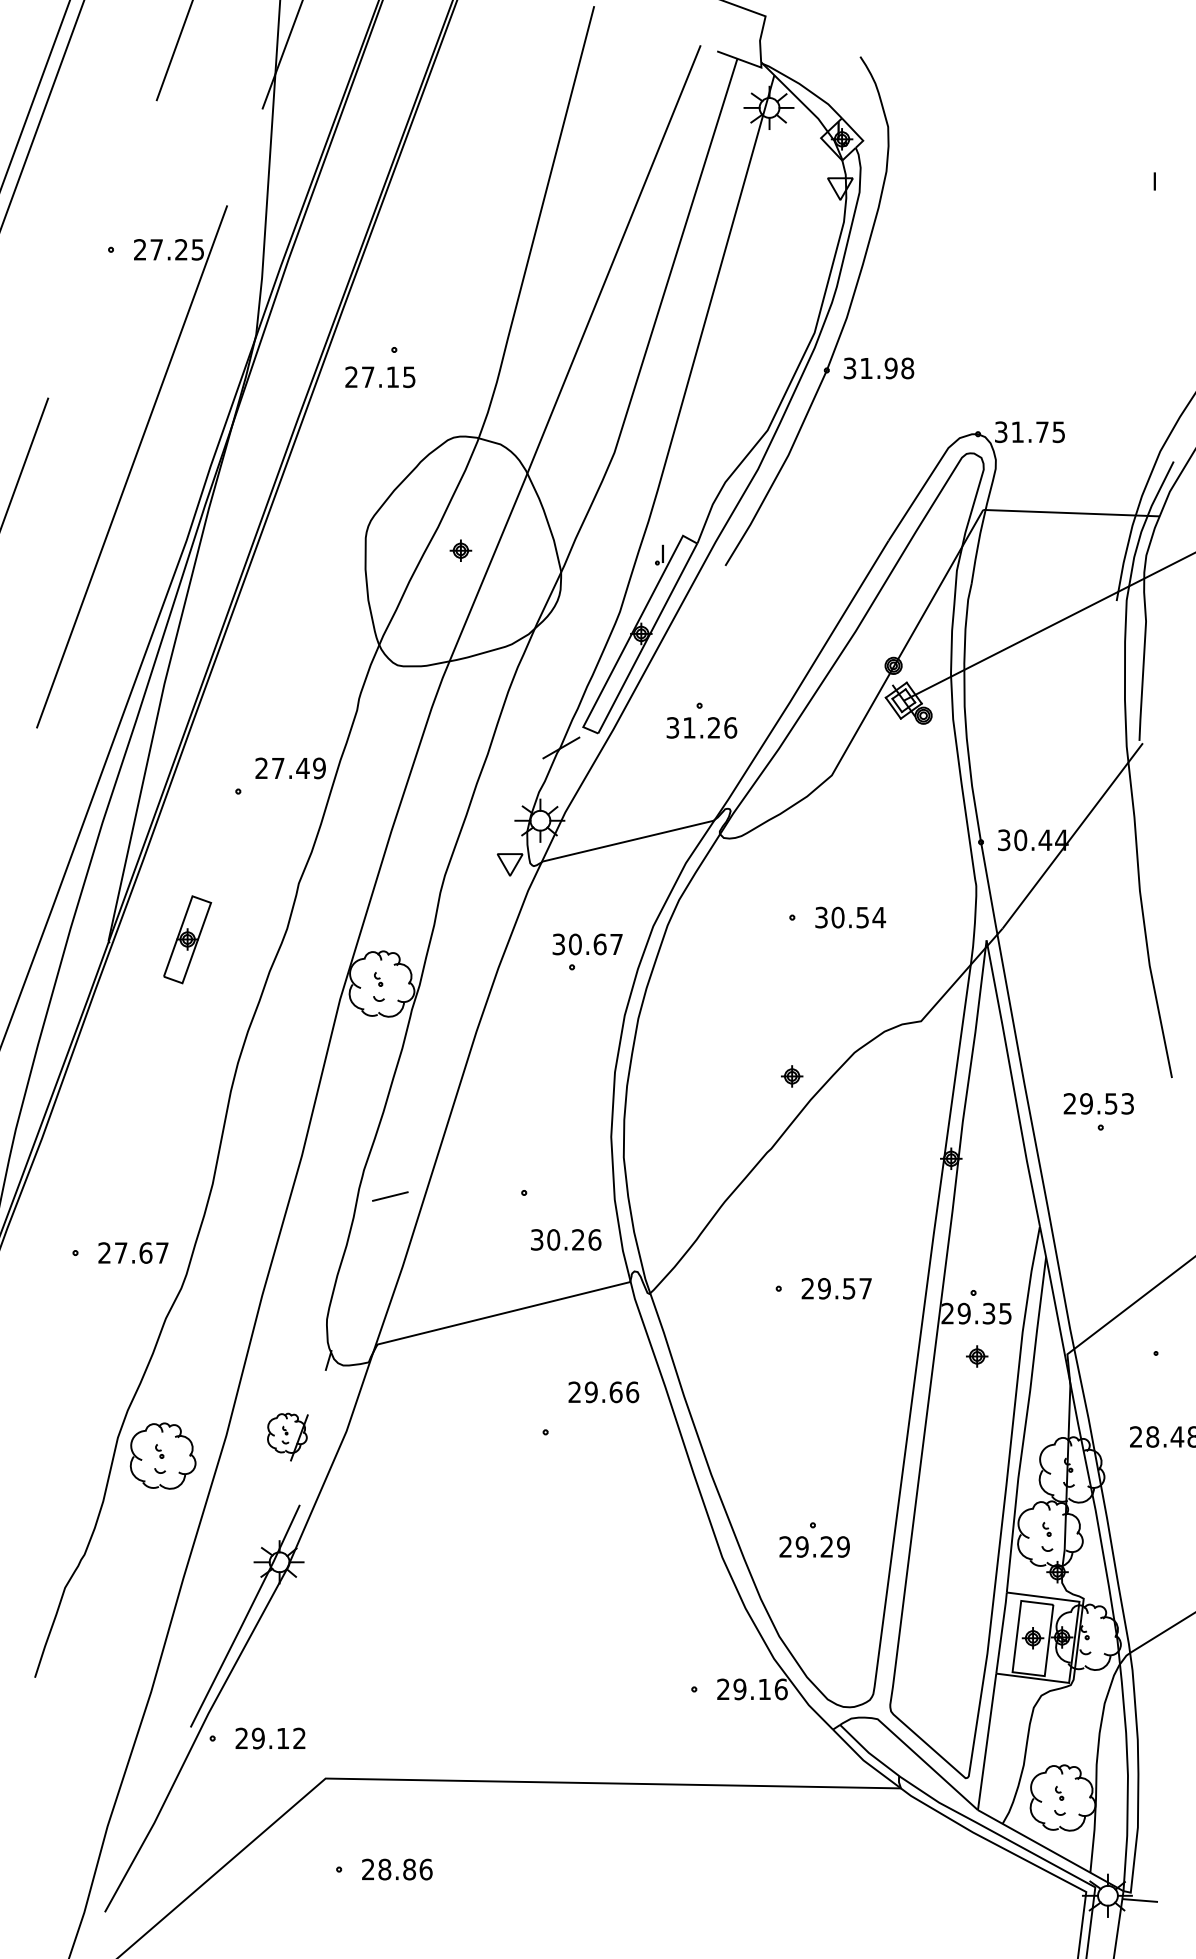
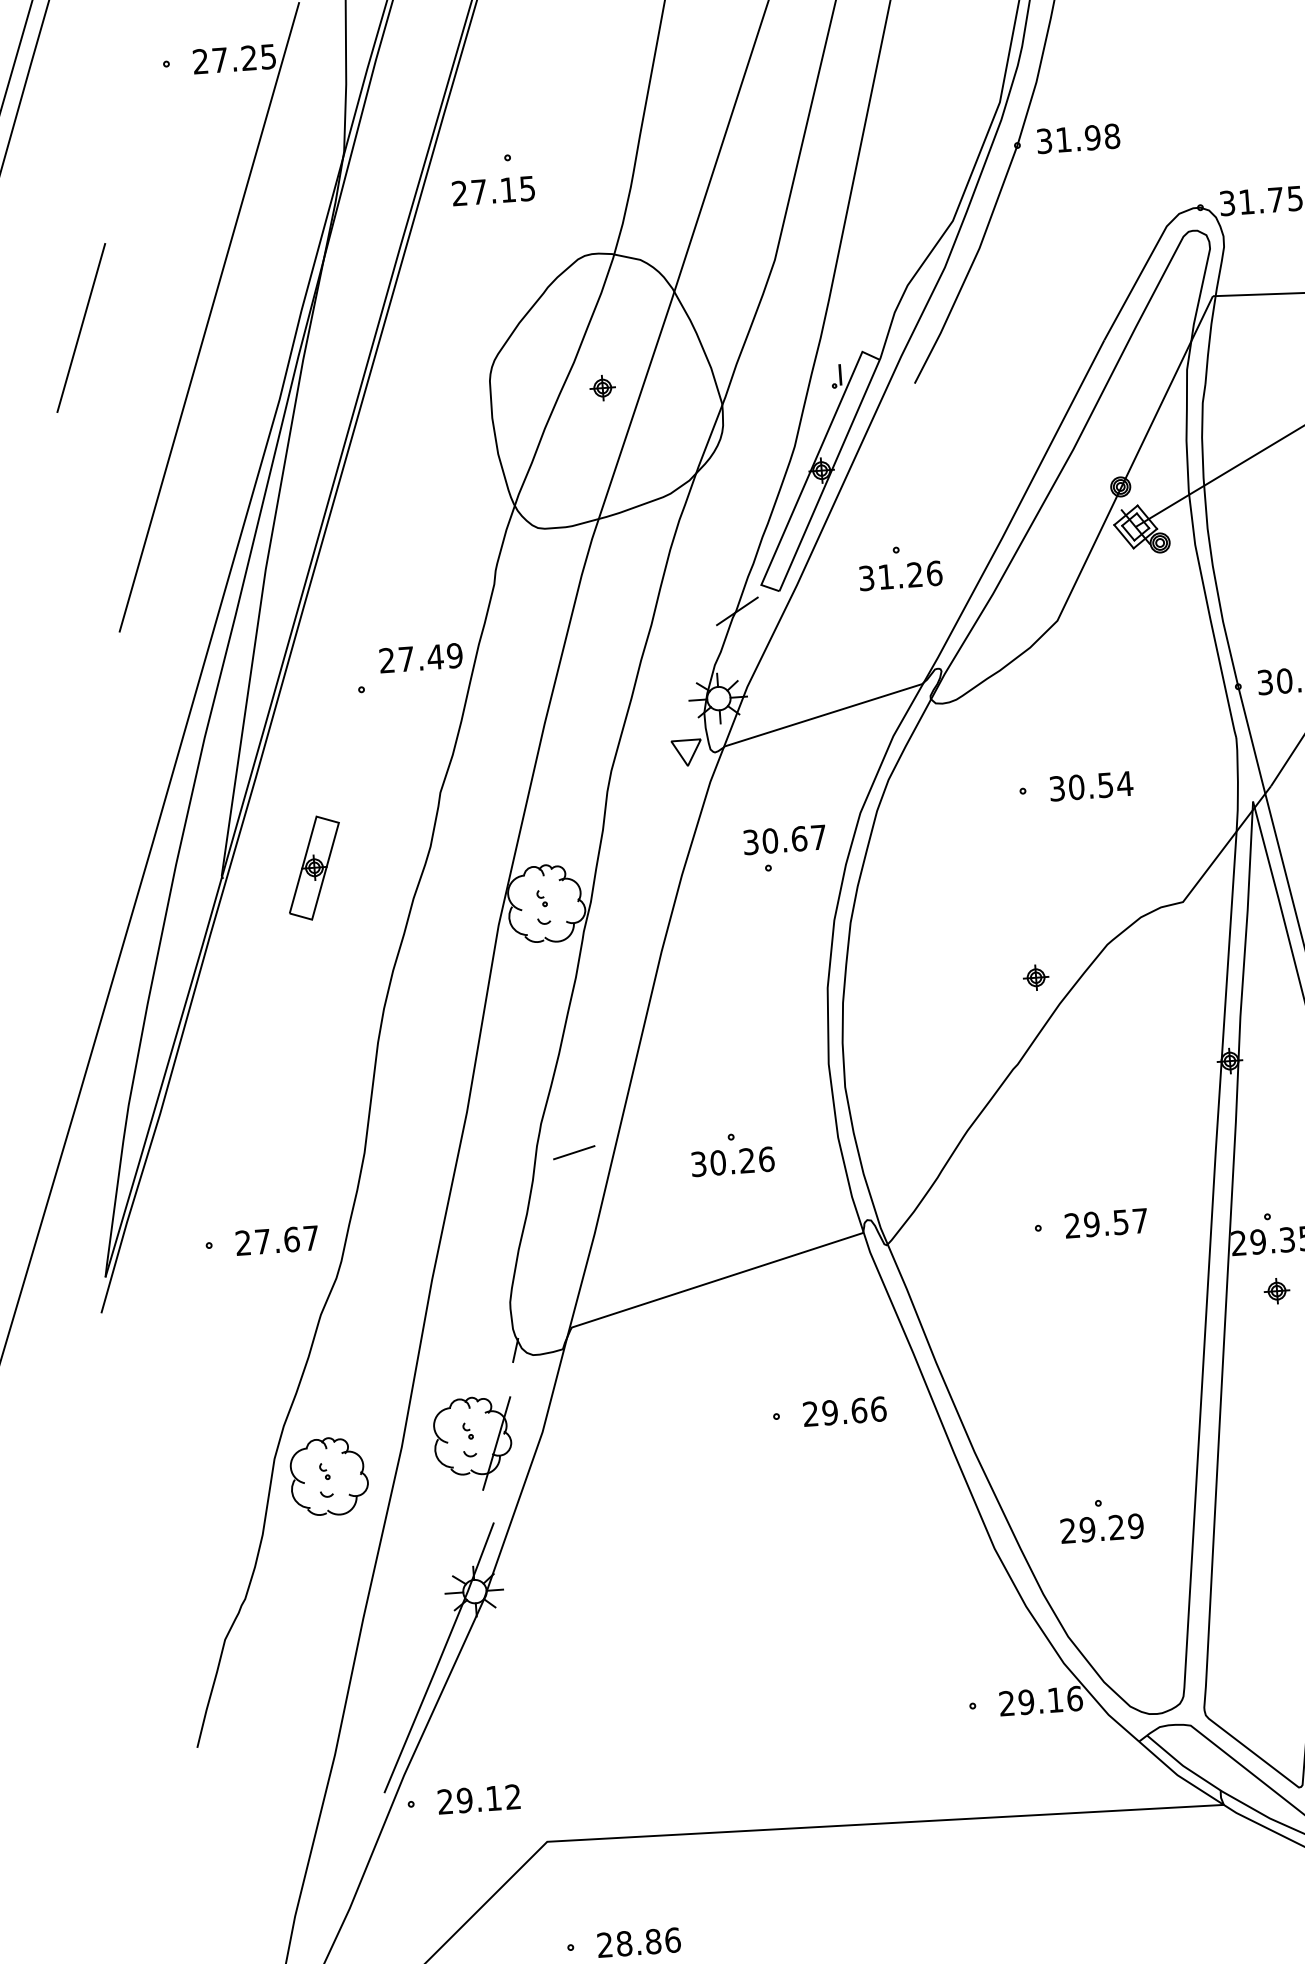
text: (566, 1239) -> (733, 1161), moved
text: (603, 1392) -> (844, 1411), moved
part: (287, 1437) -> (473, 1444), size x1.67

